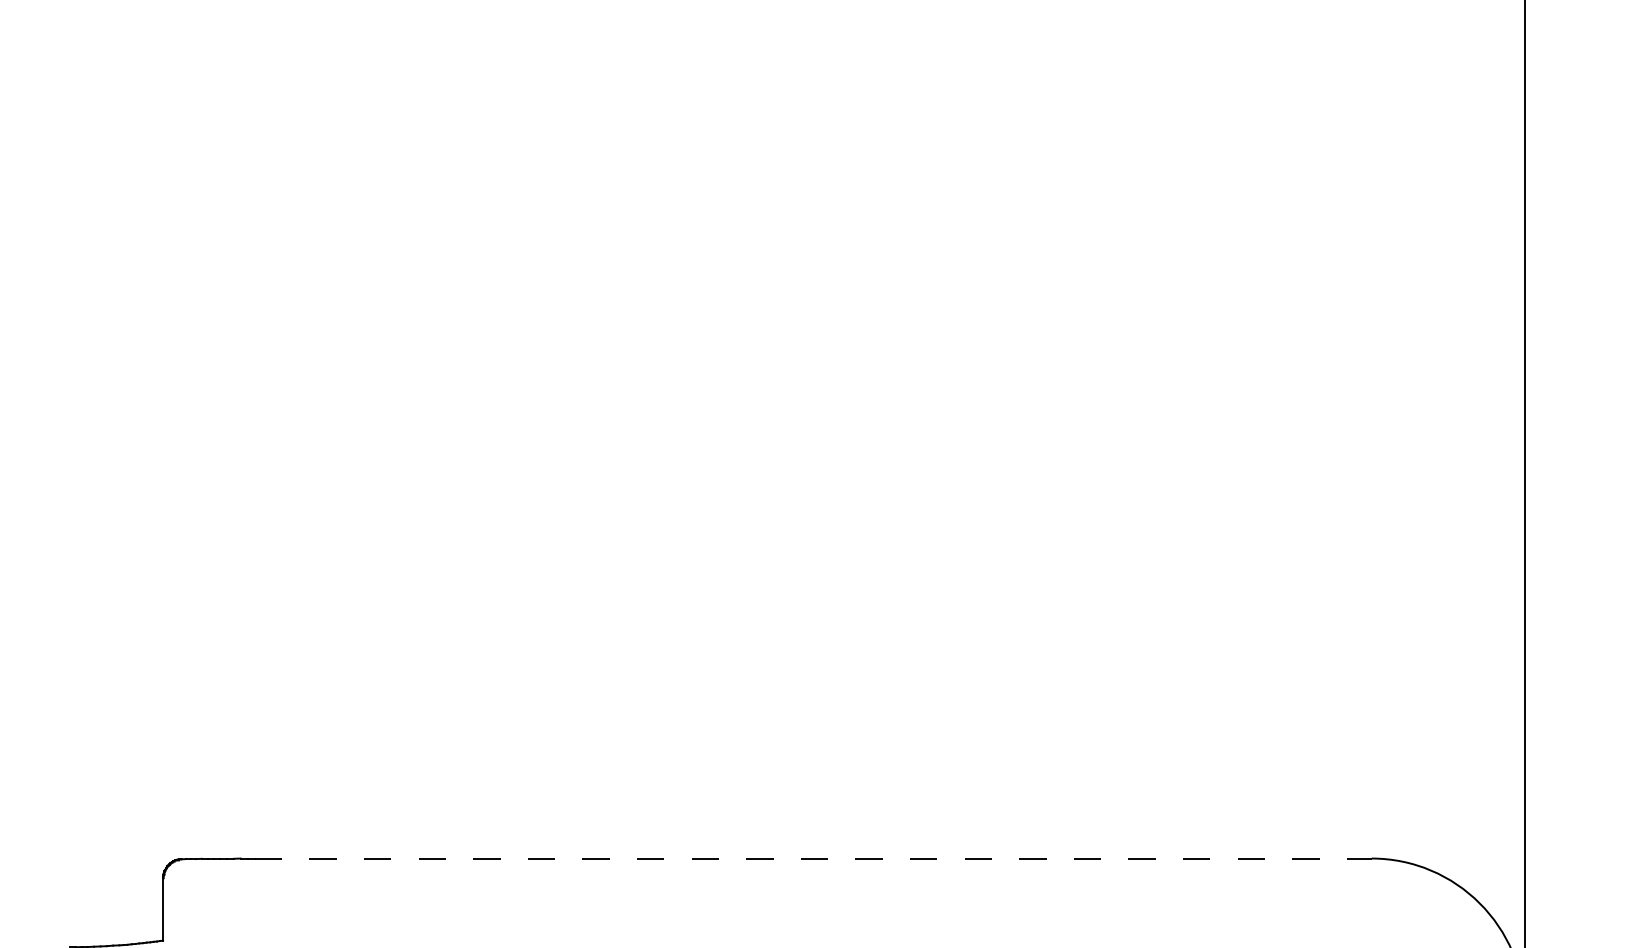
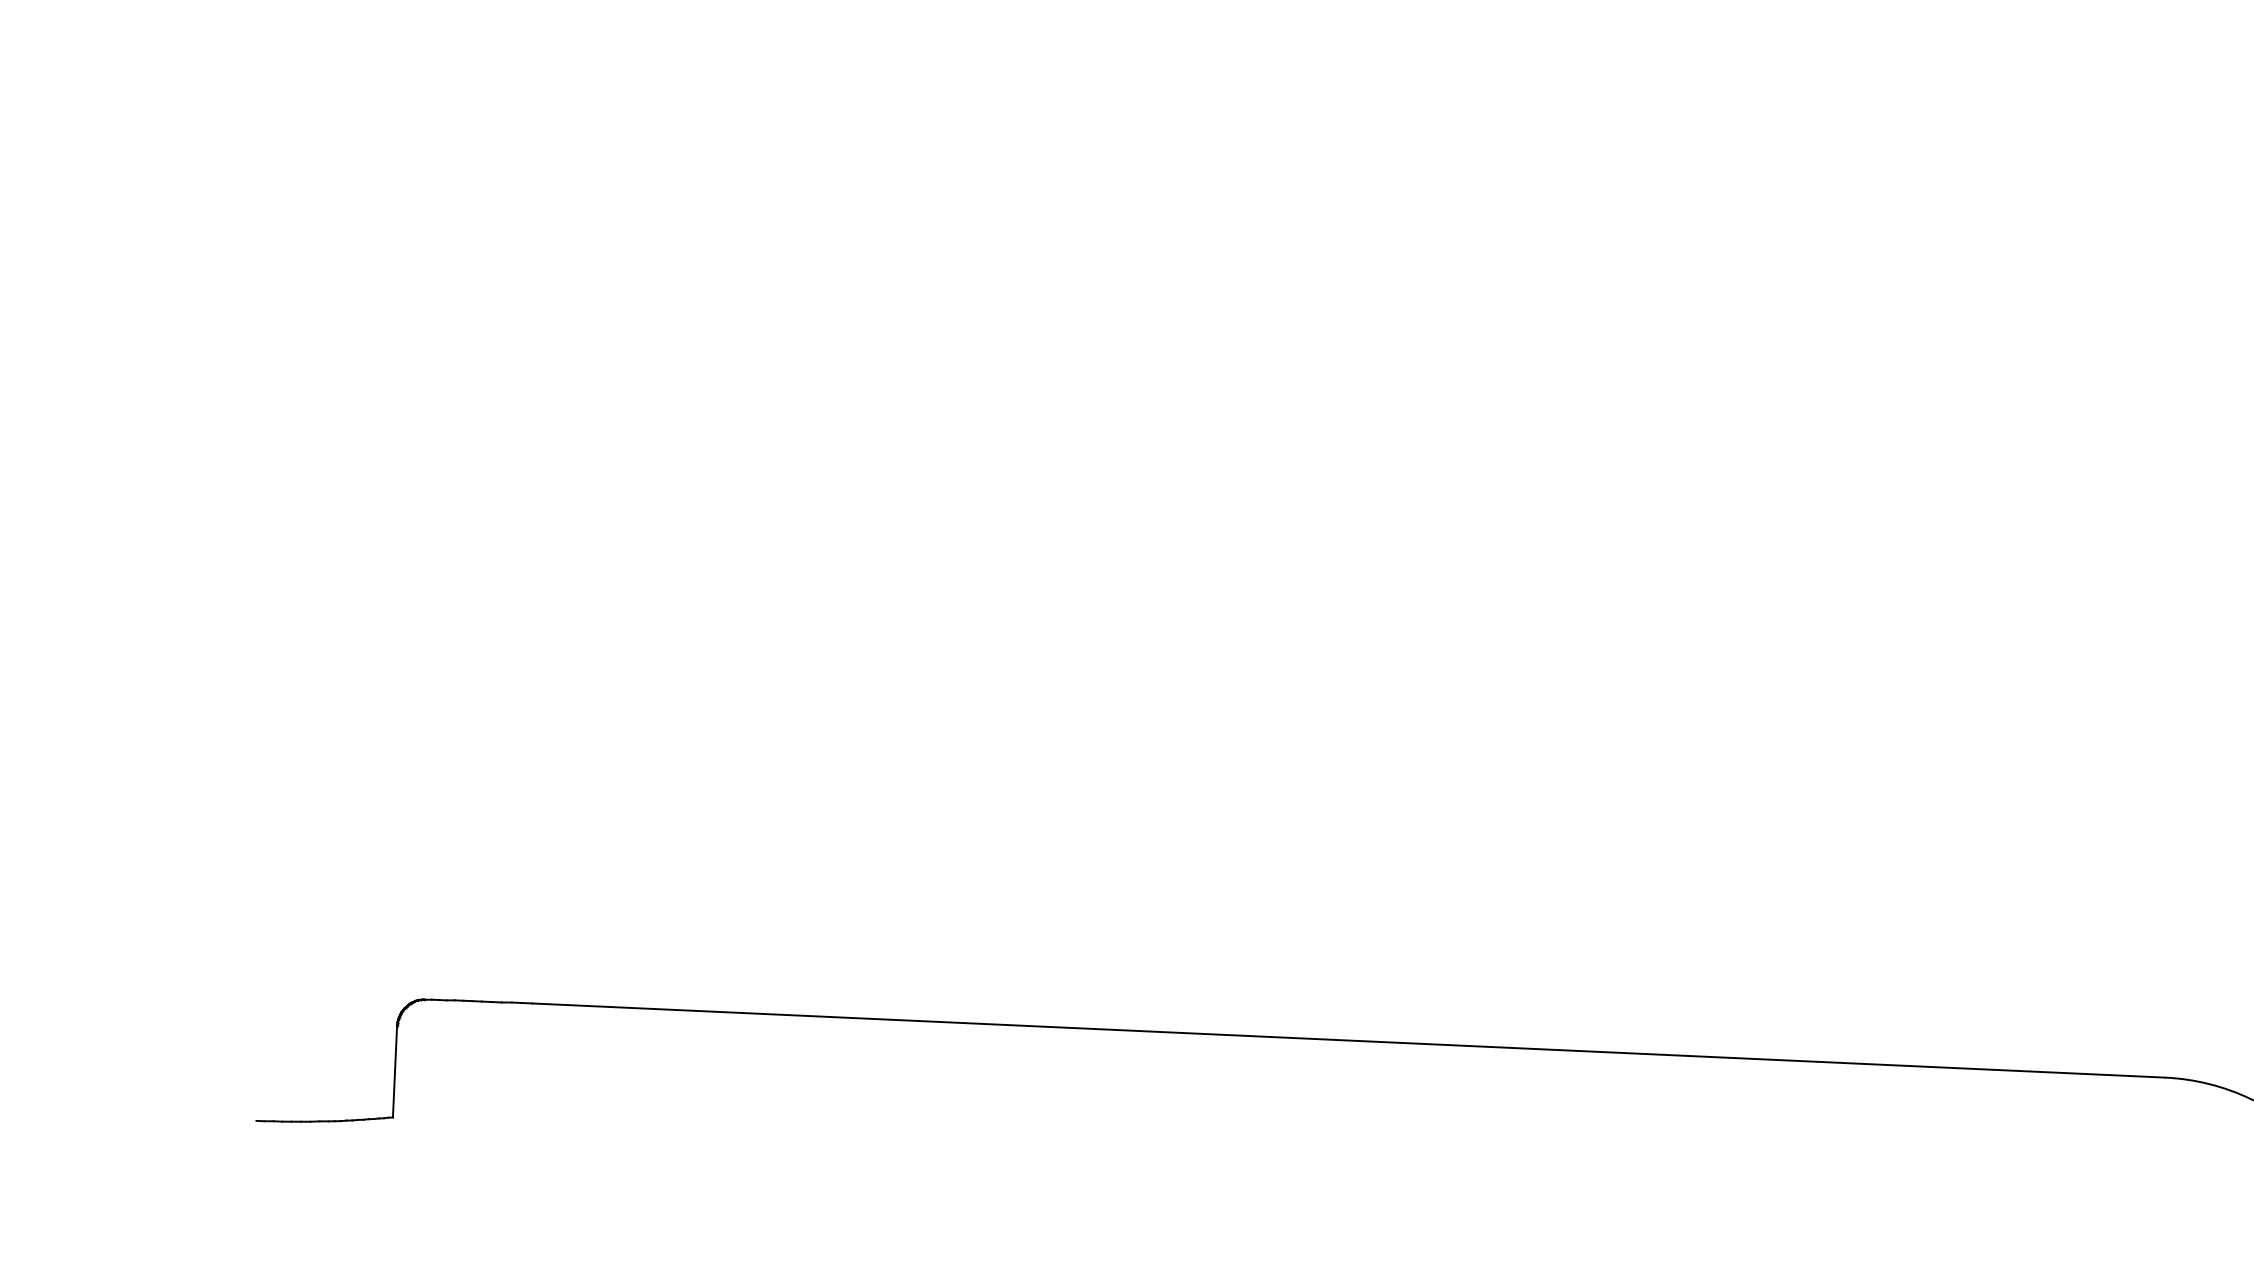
line: (813, 858) -> (1349, 1040), dashed -> solid

